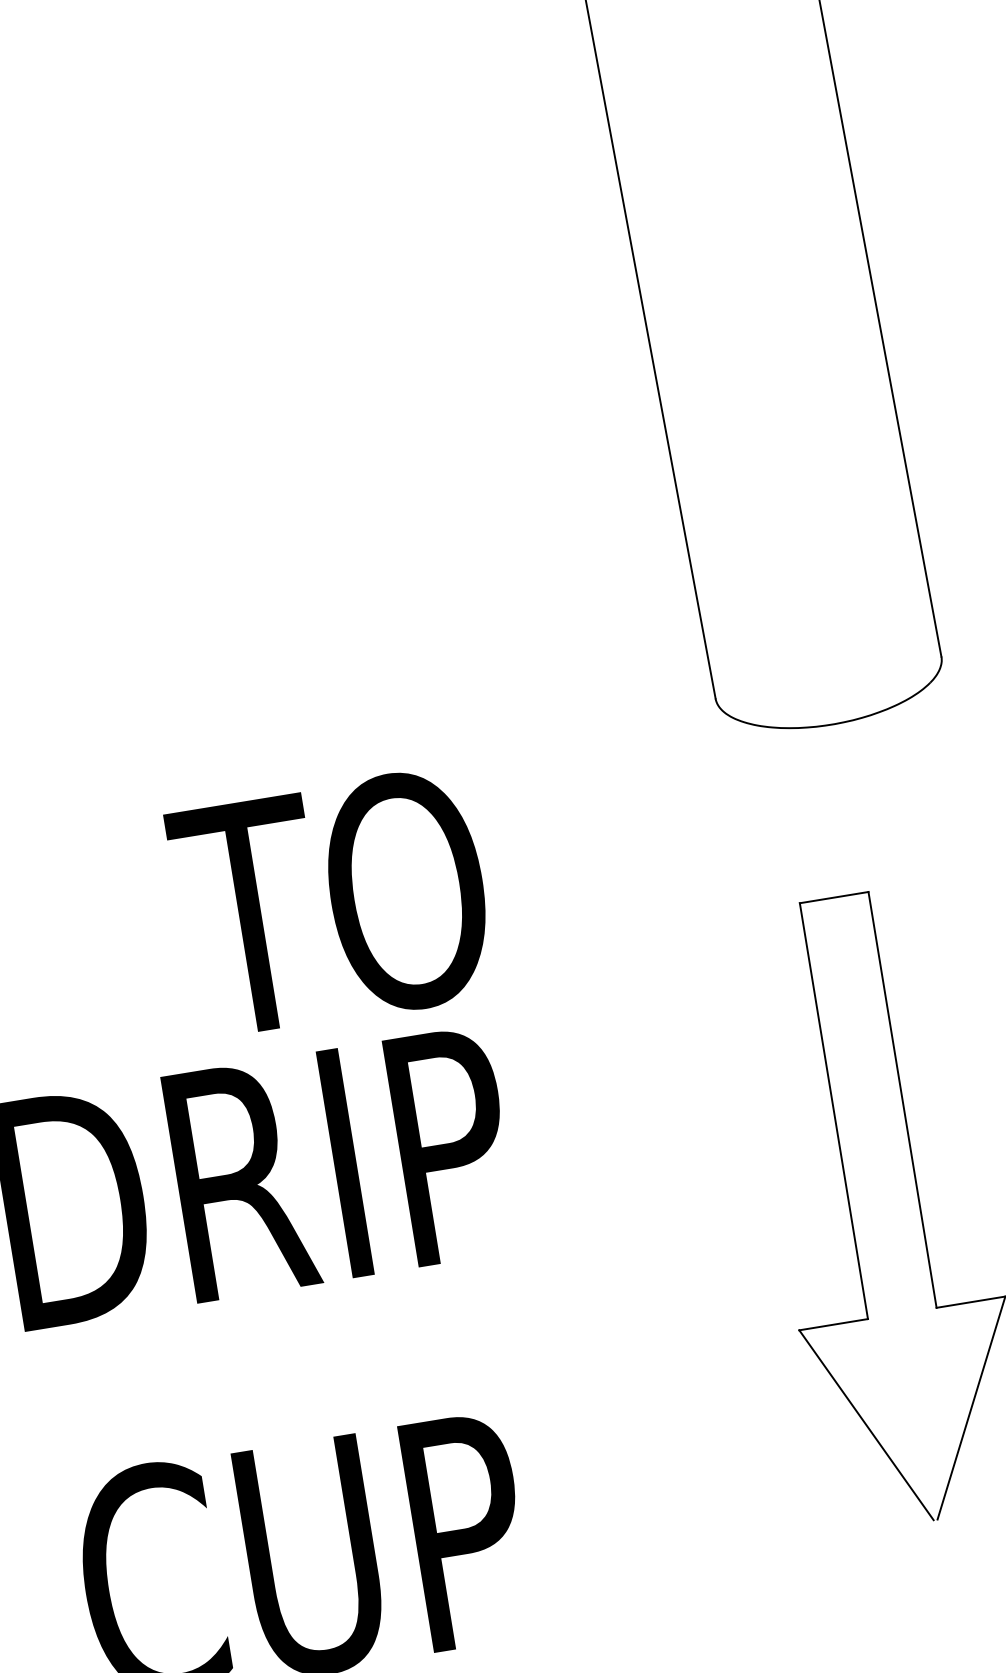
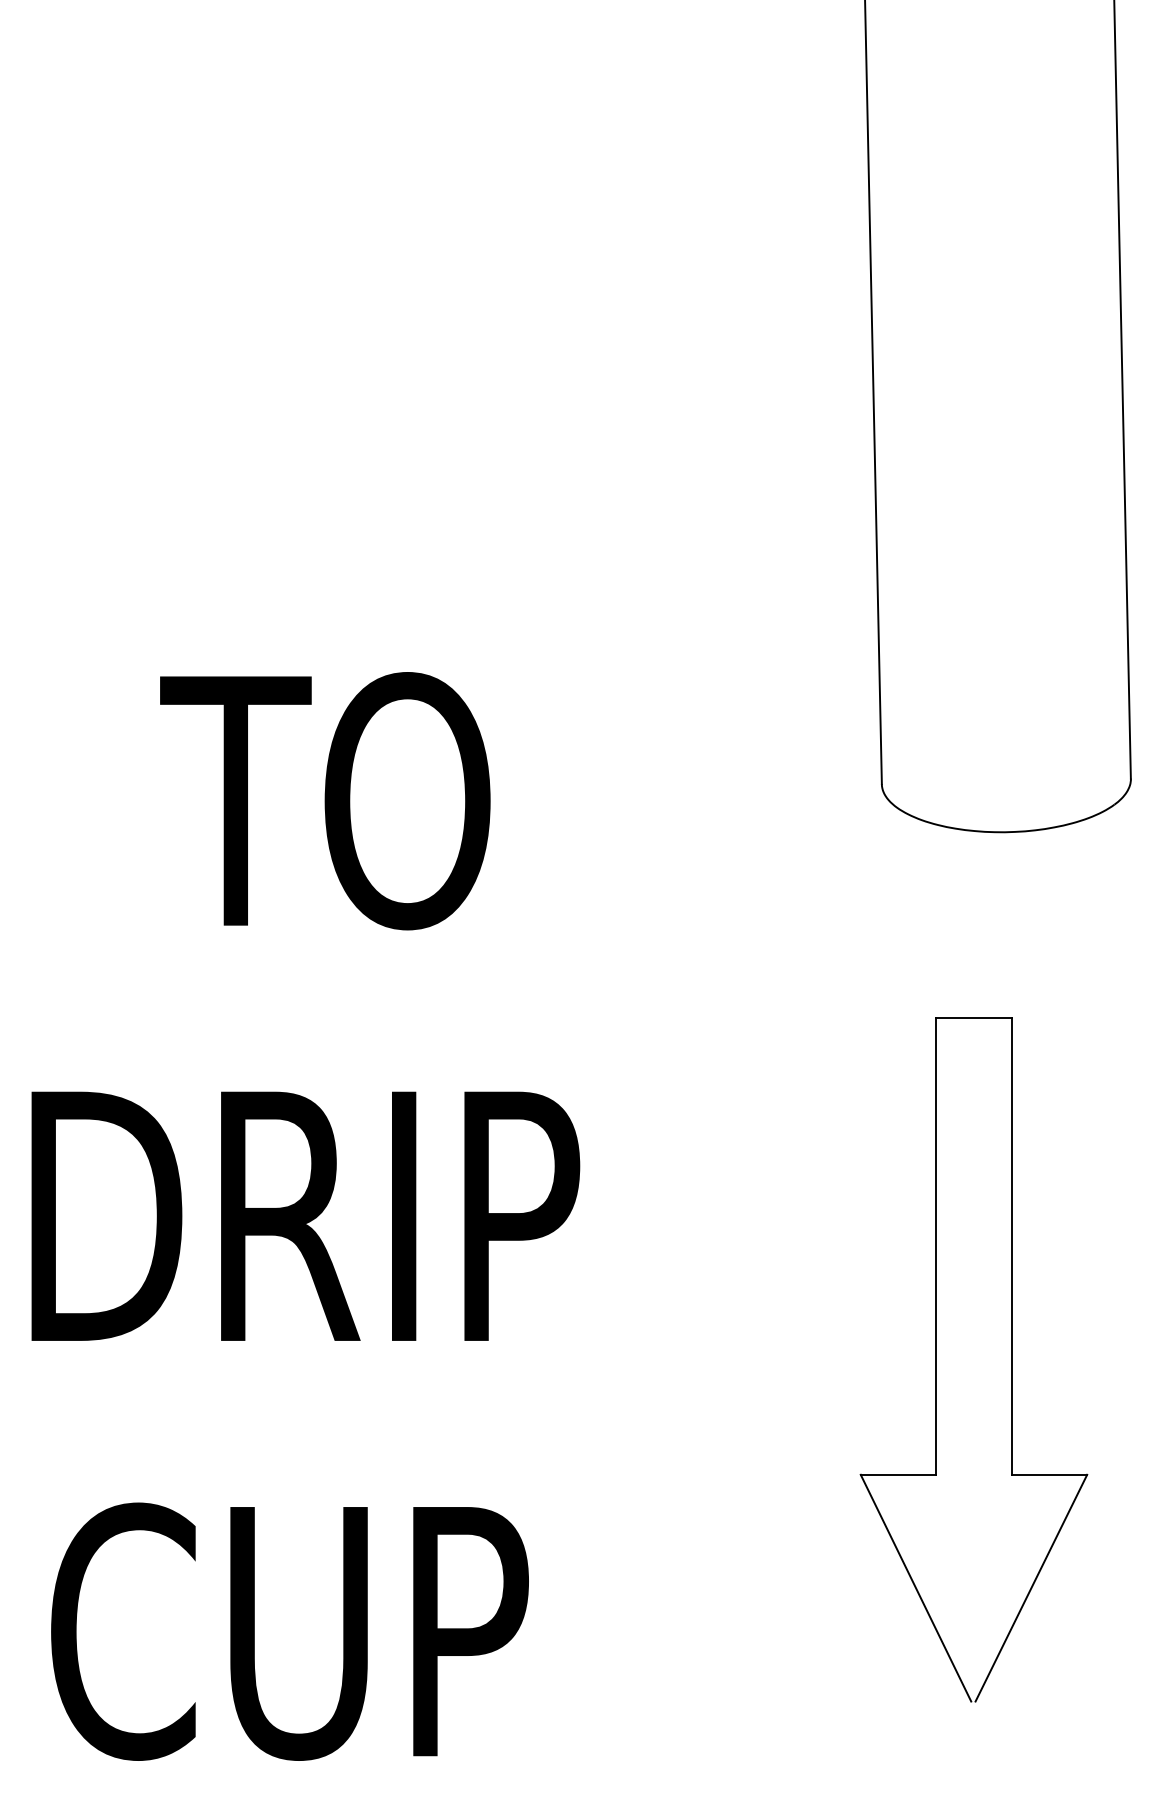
text: (332, 903) -> (325, 801), moved

